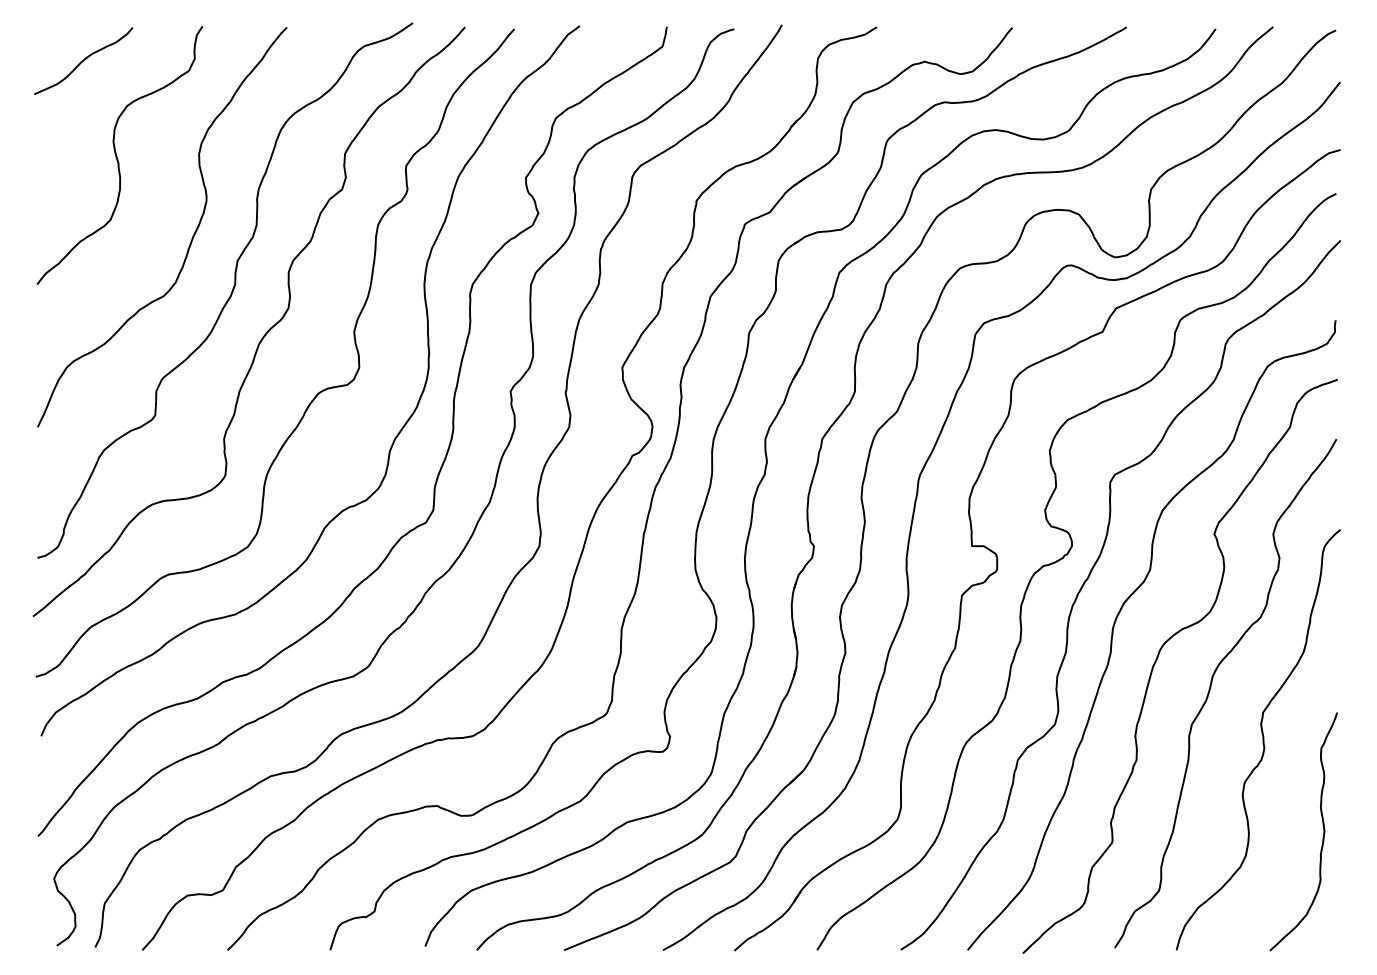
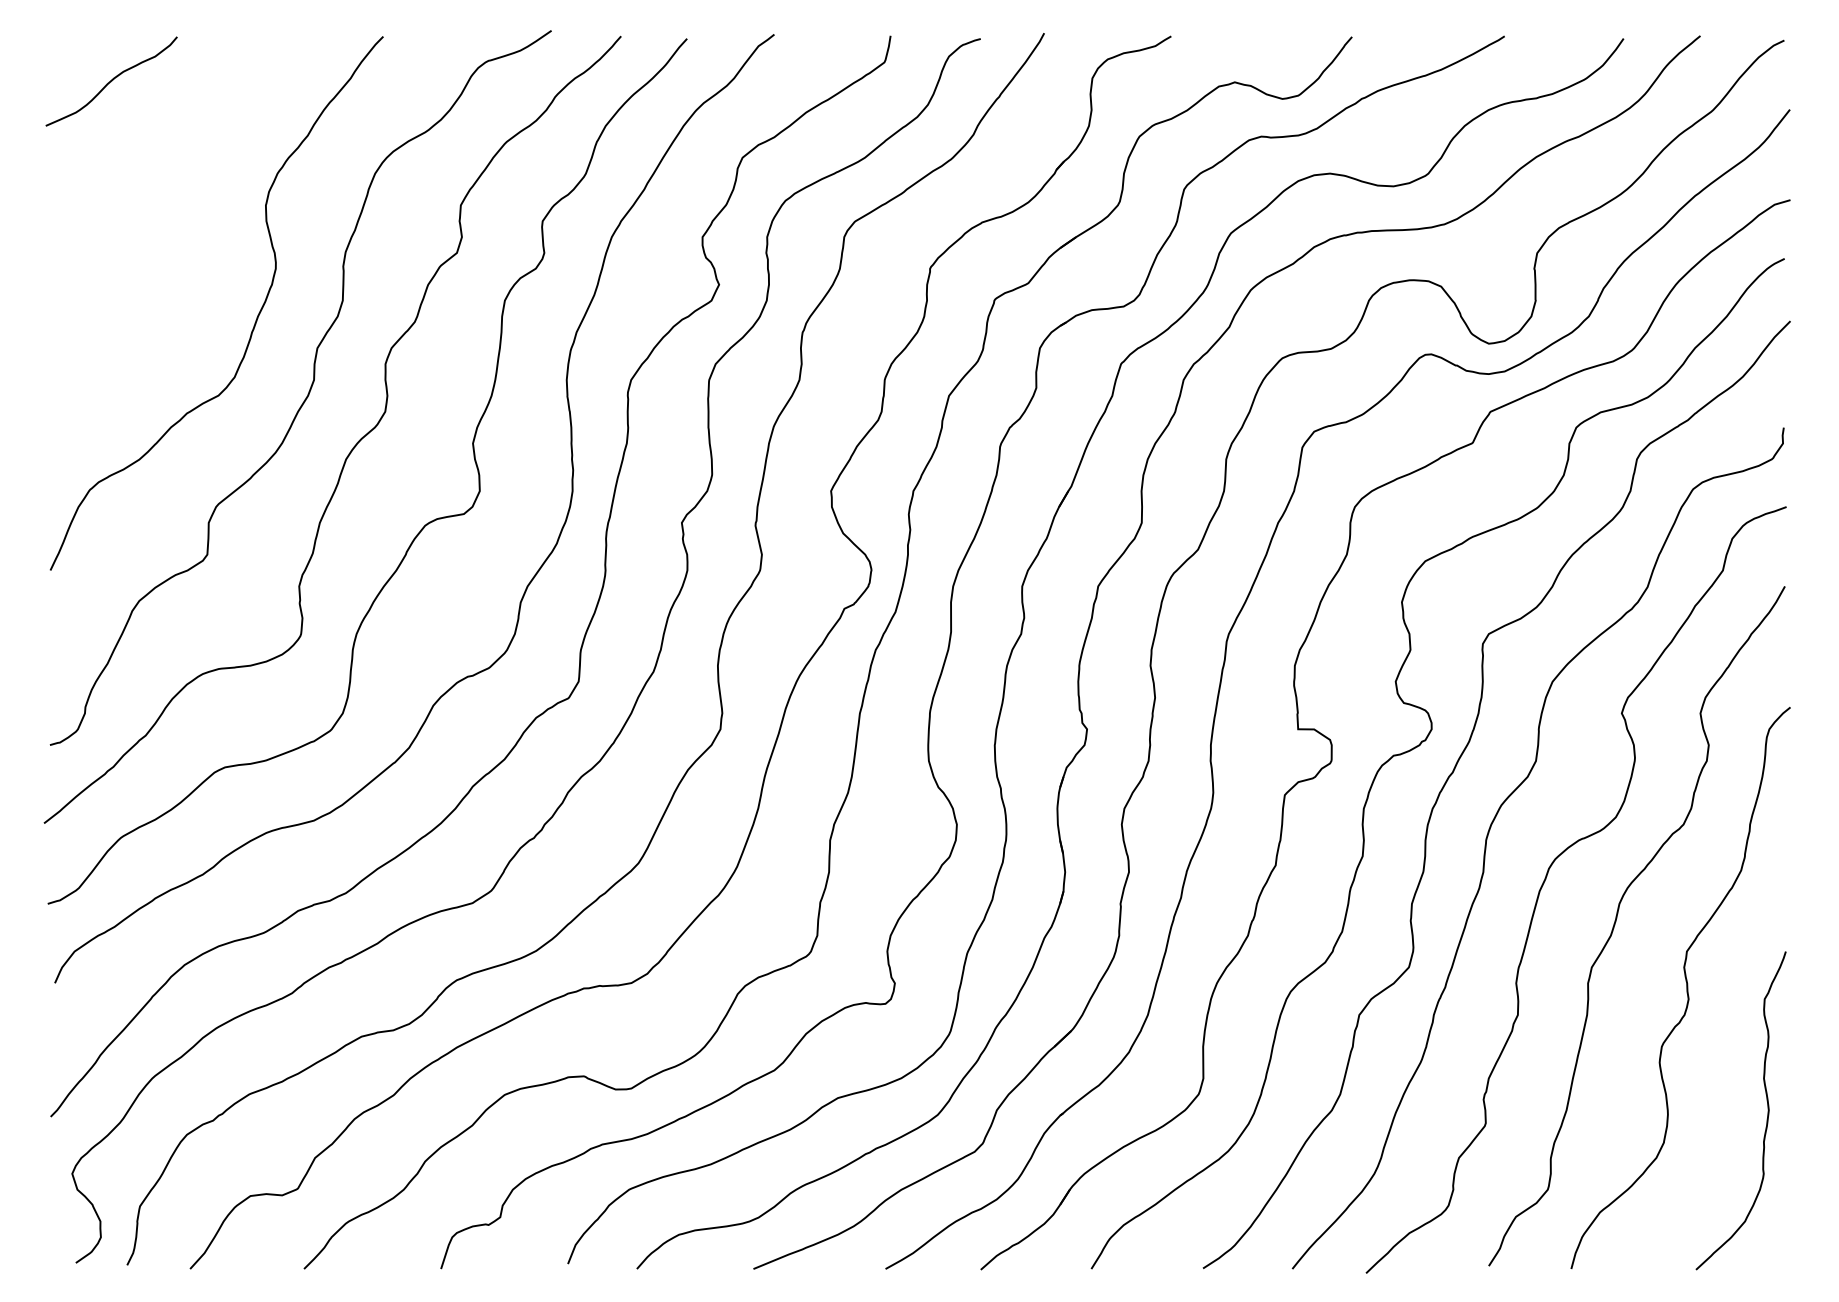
curve: (117, 155) -> (156, 207), removed

